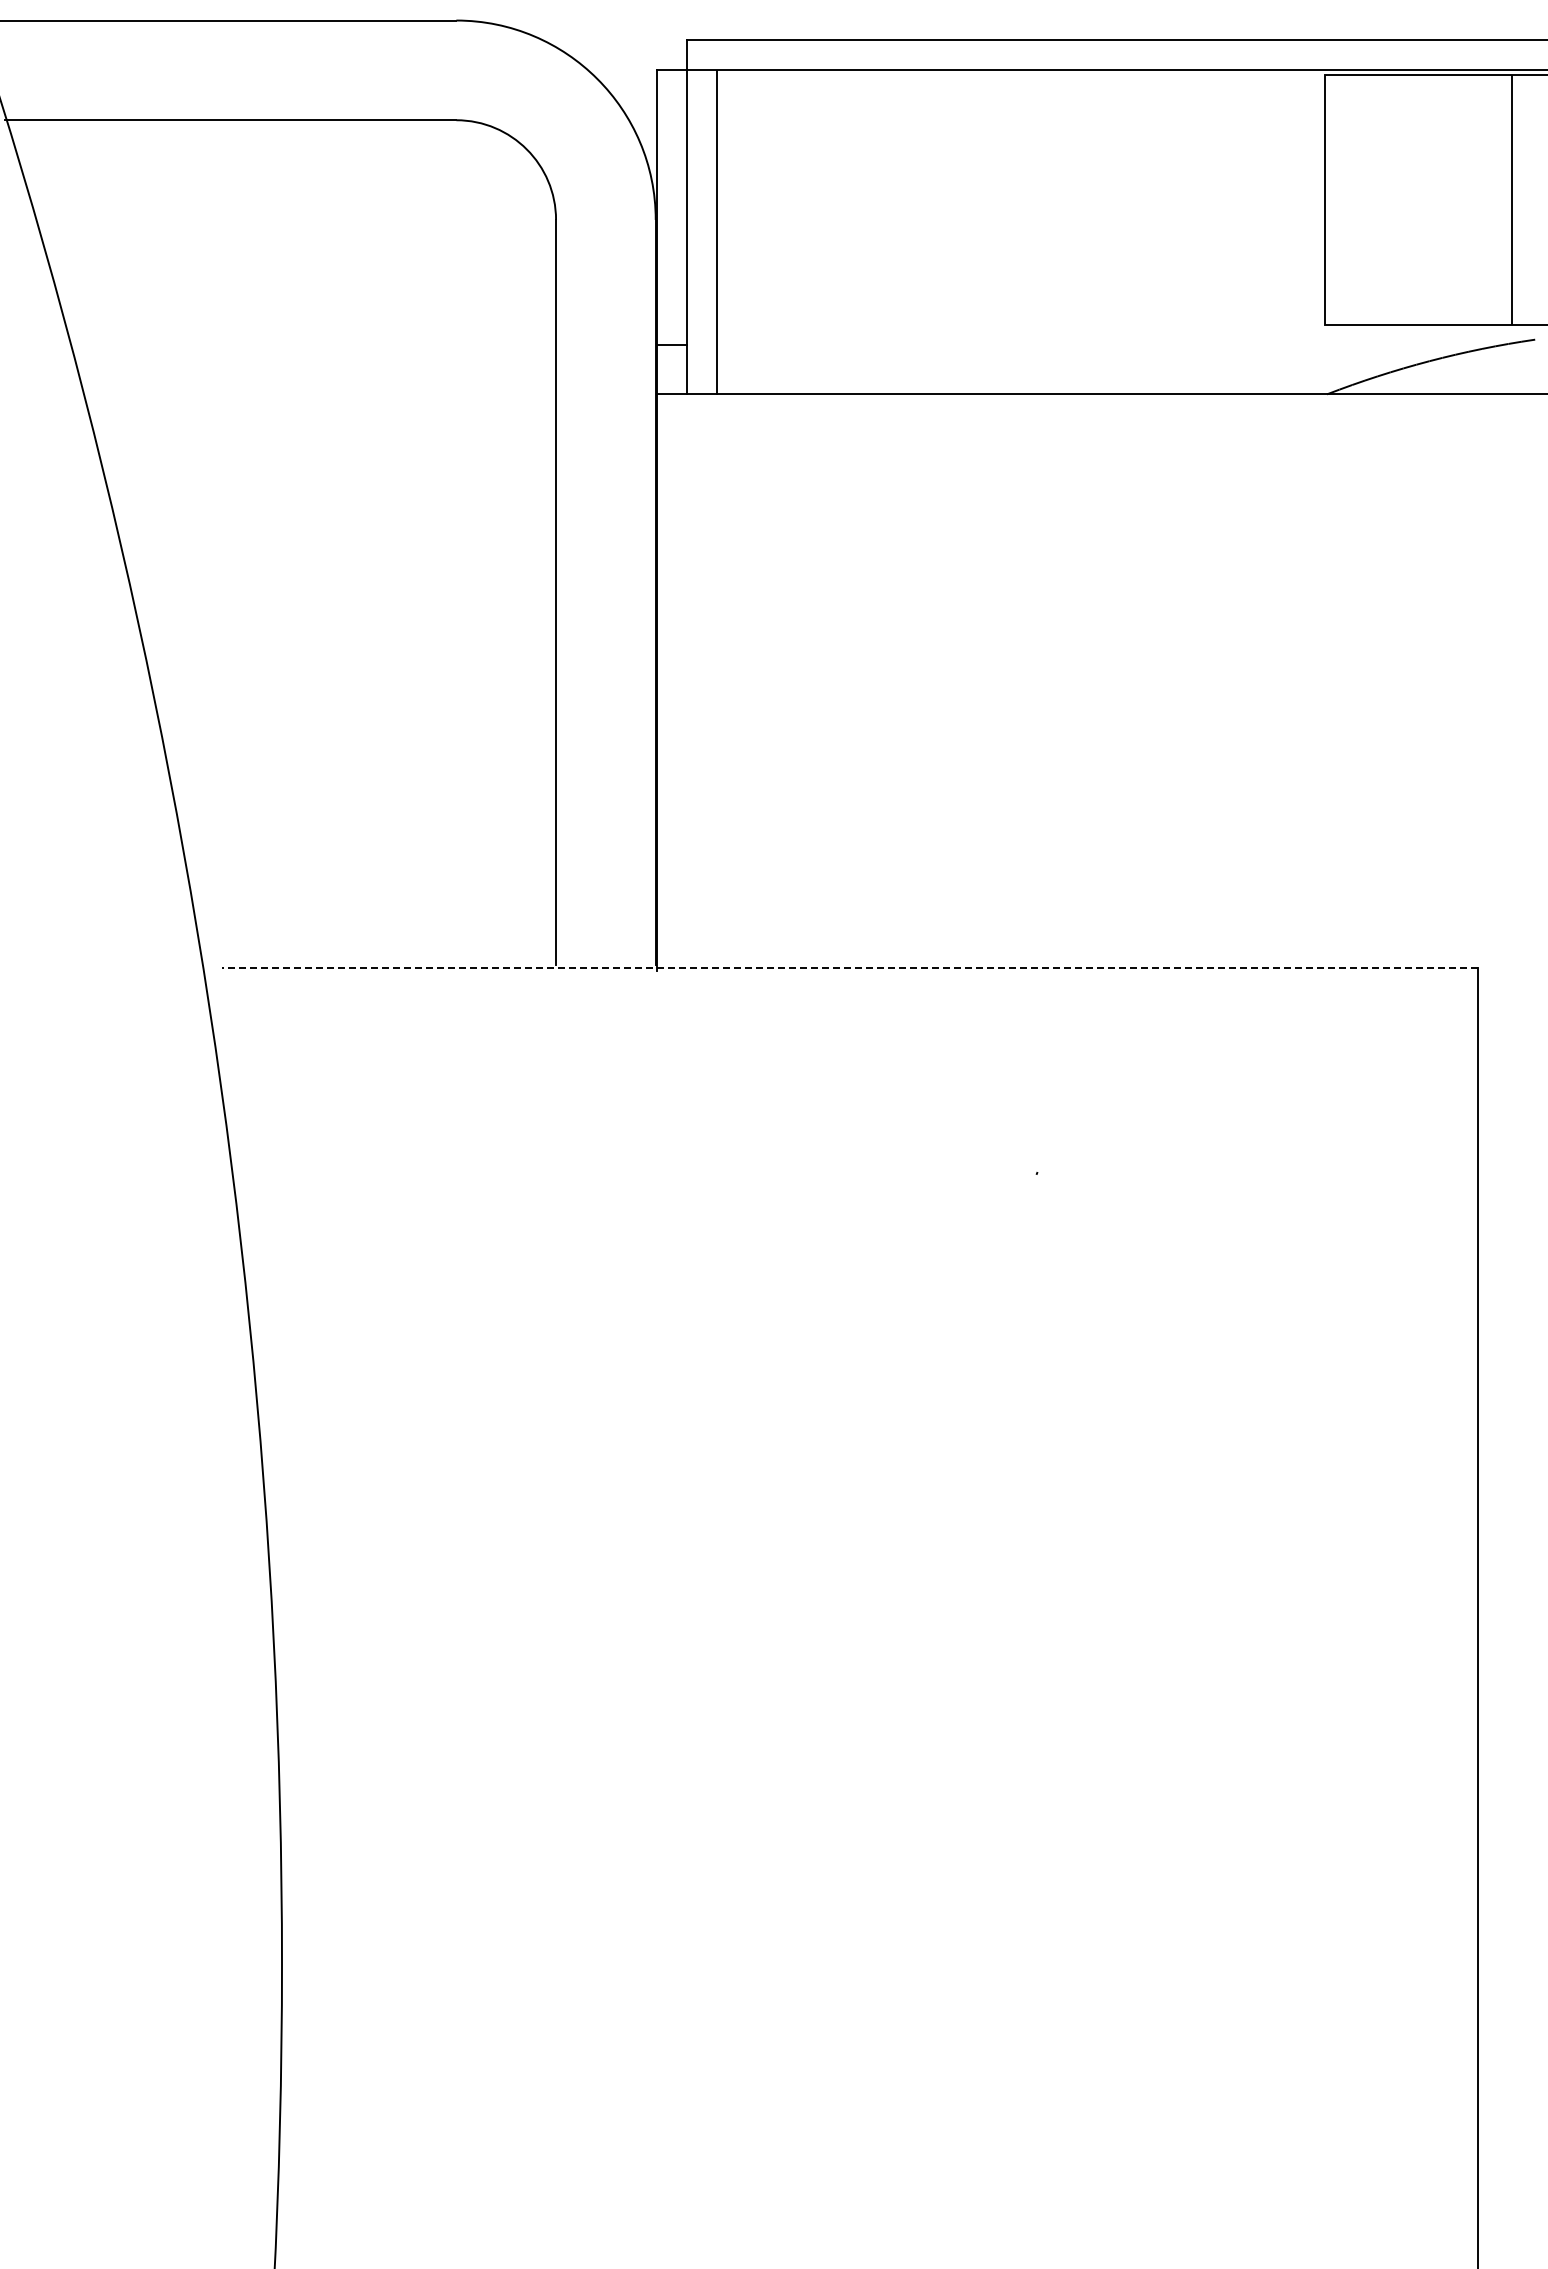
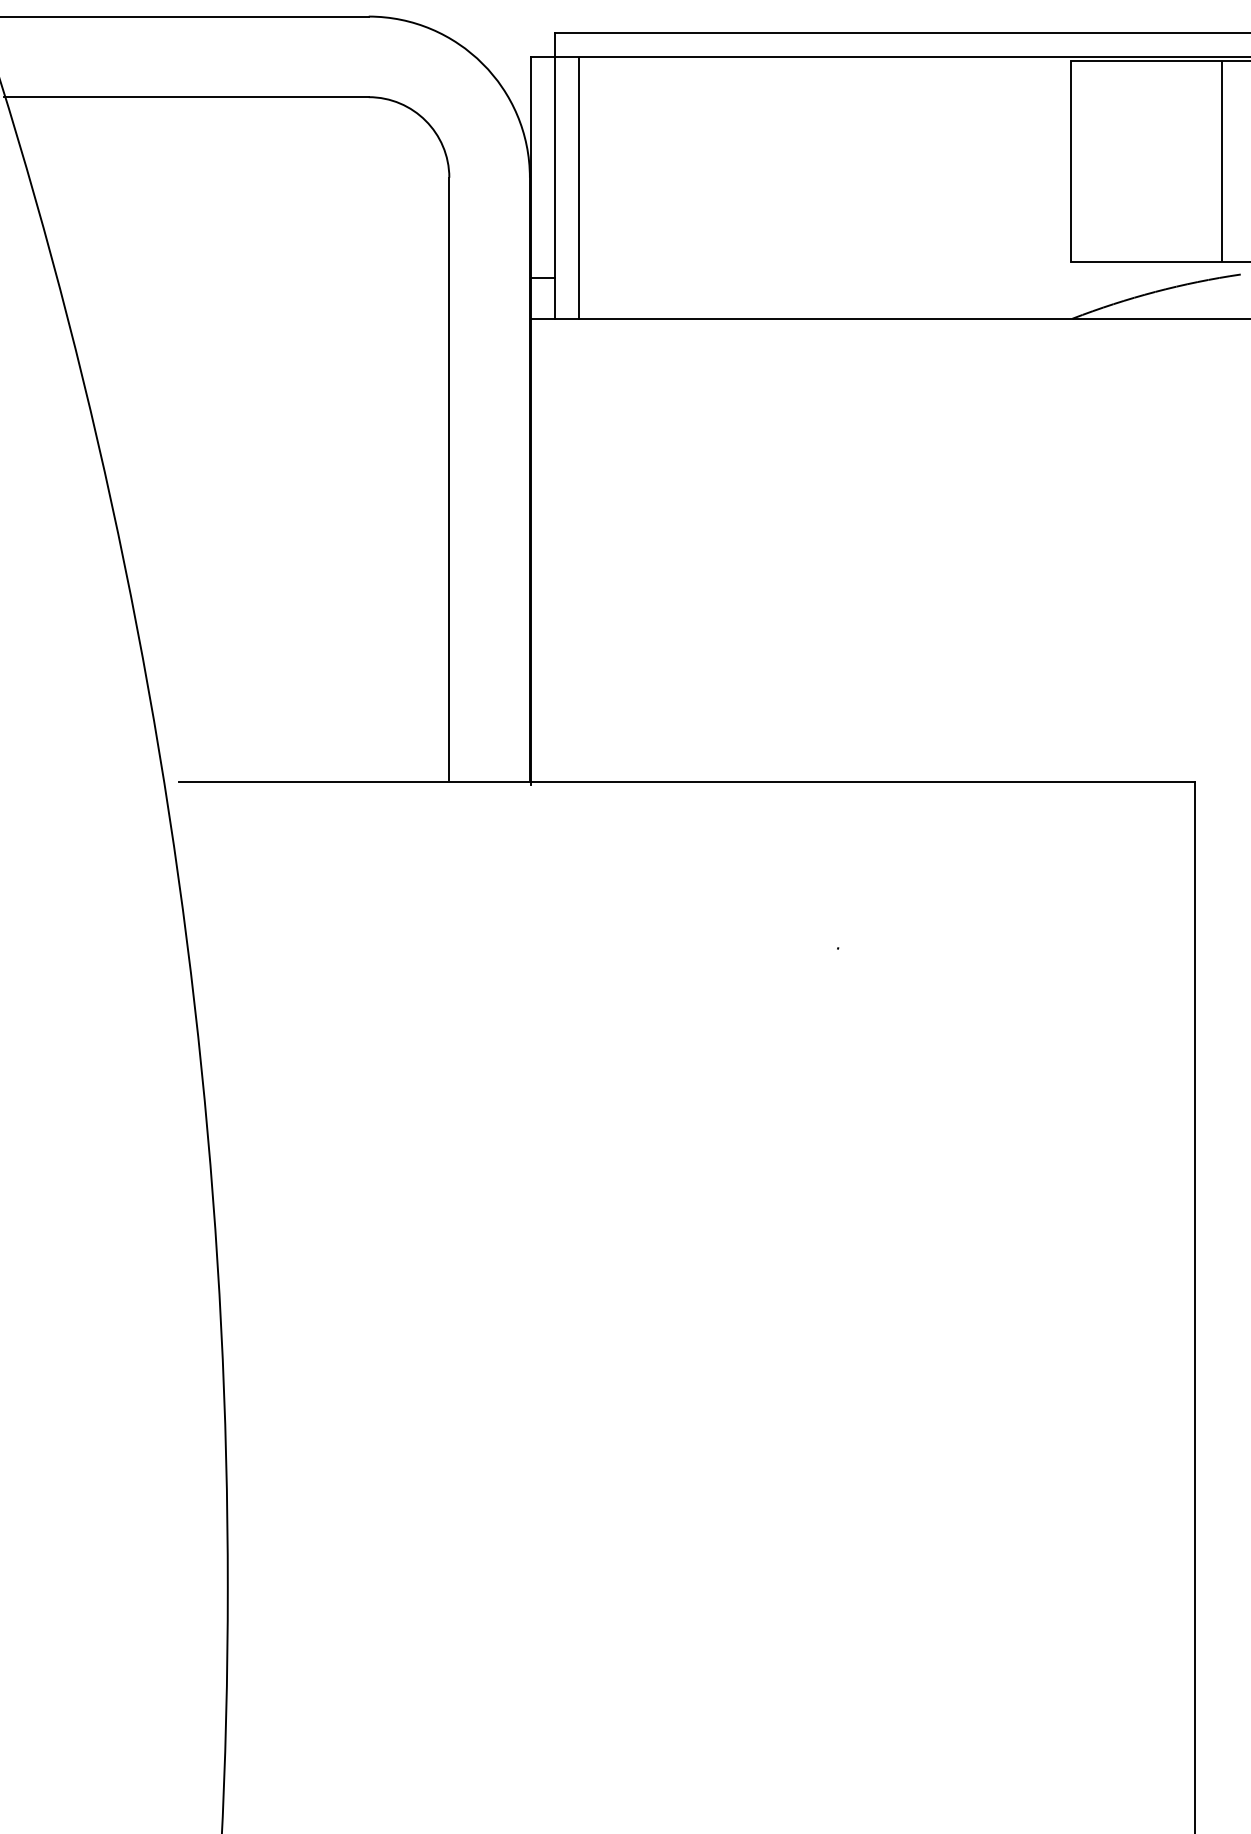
line: (849, 967) -> (686, 782), dashed -> solid

